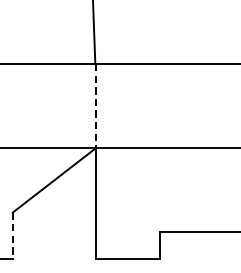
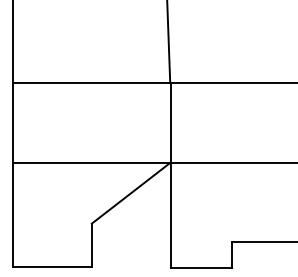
line: (95, 106) -> (170, 122), dashed -> solid
line: (12, 235) -> (91, 245), dashed -> solid

